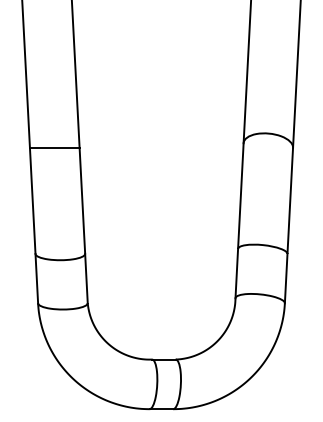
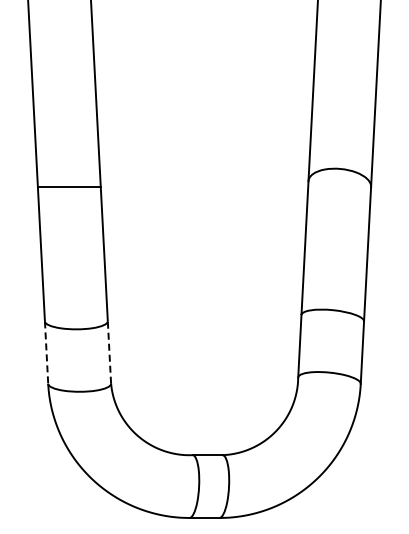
line: (86, 277) -> (109, 351), solid -> dashed
line: (36, 279) -> (46, 353), solid -> dashed

